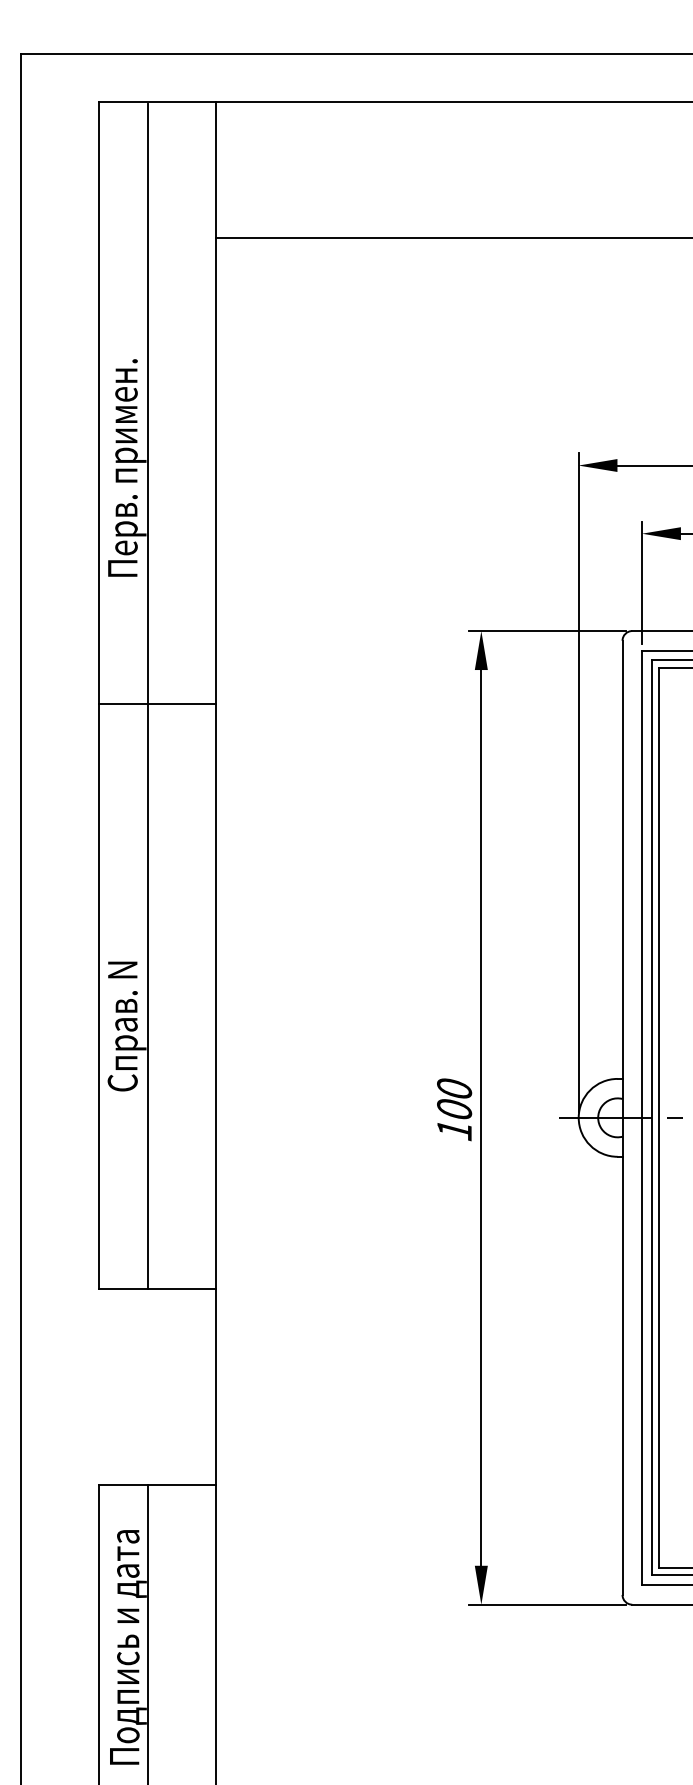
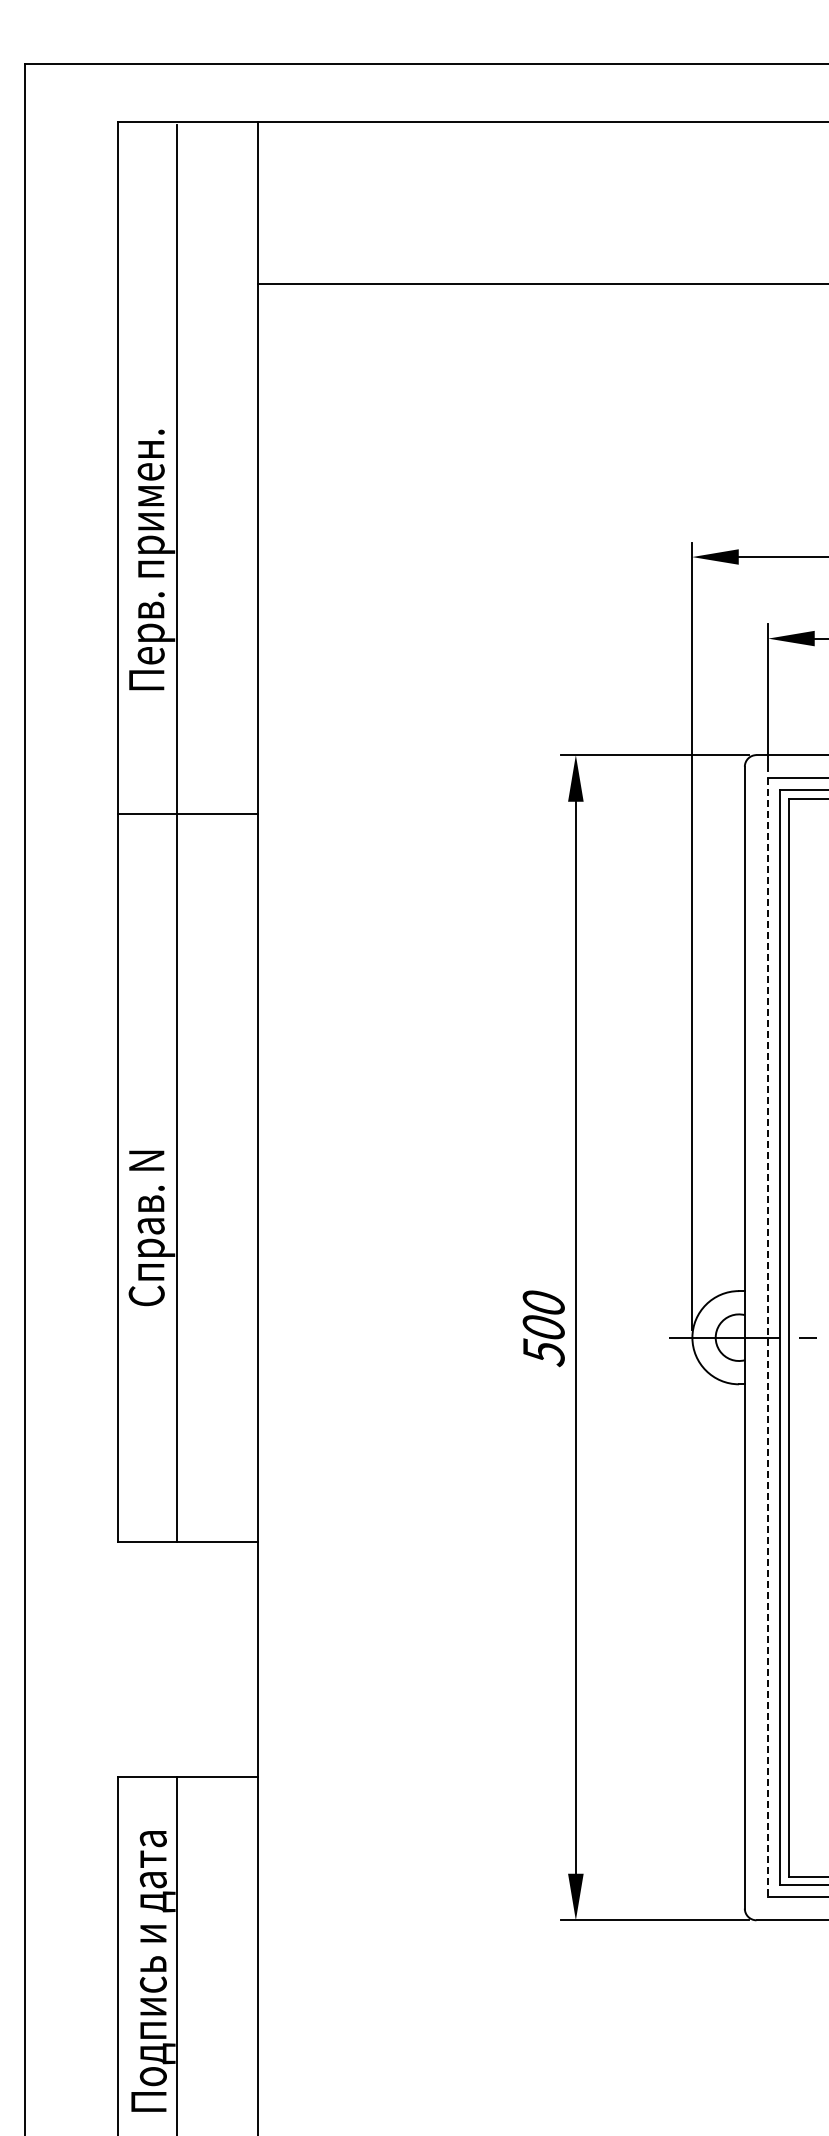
line: (157, 704) -> (188, 813), moved
line: (642, 1118) -> (768, 1338), solid -> dashed
text: (454, 1130) -> (543, 1352), 100 -> 500

